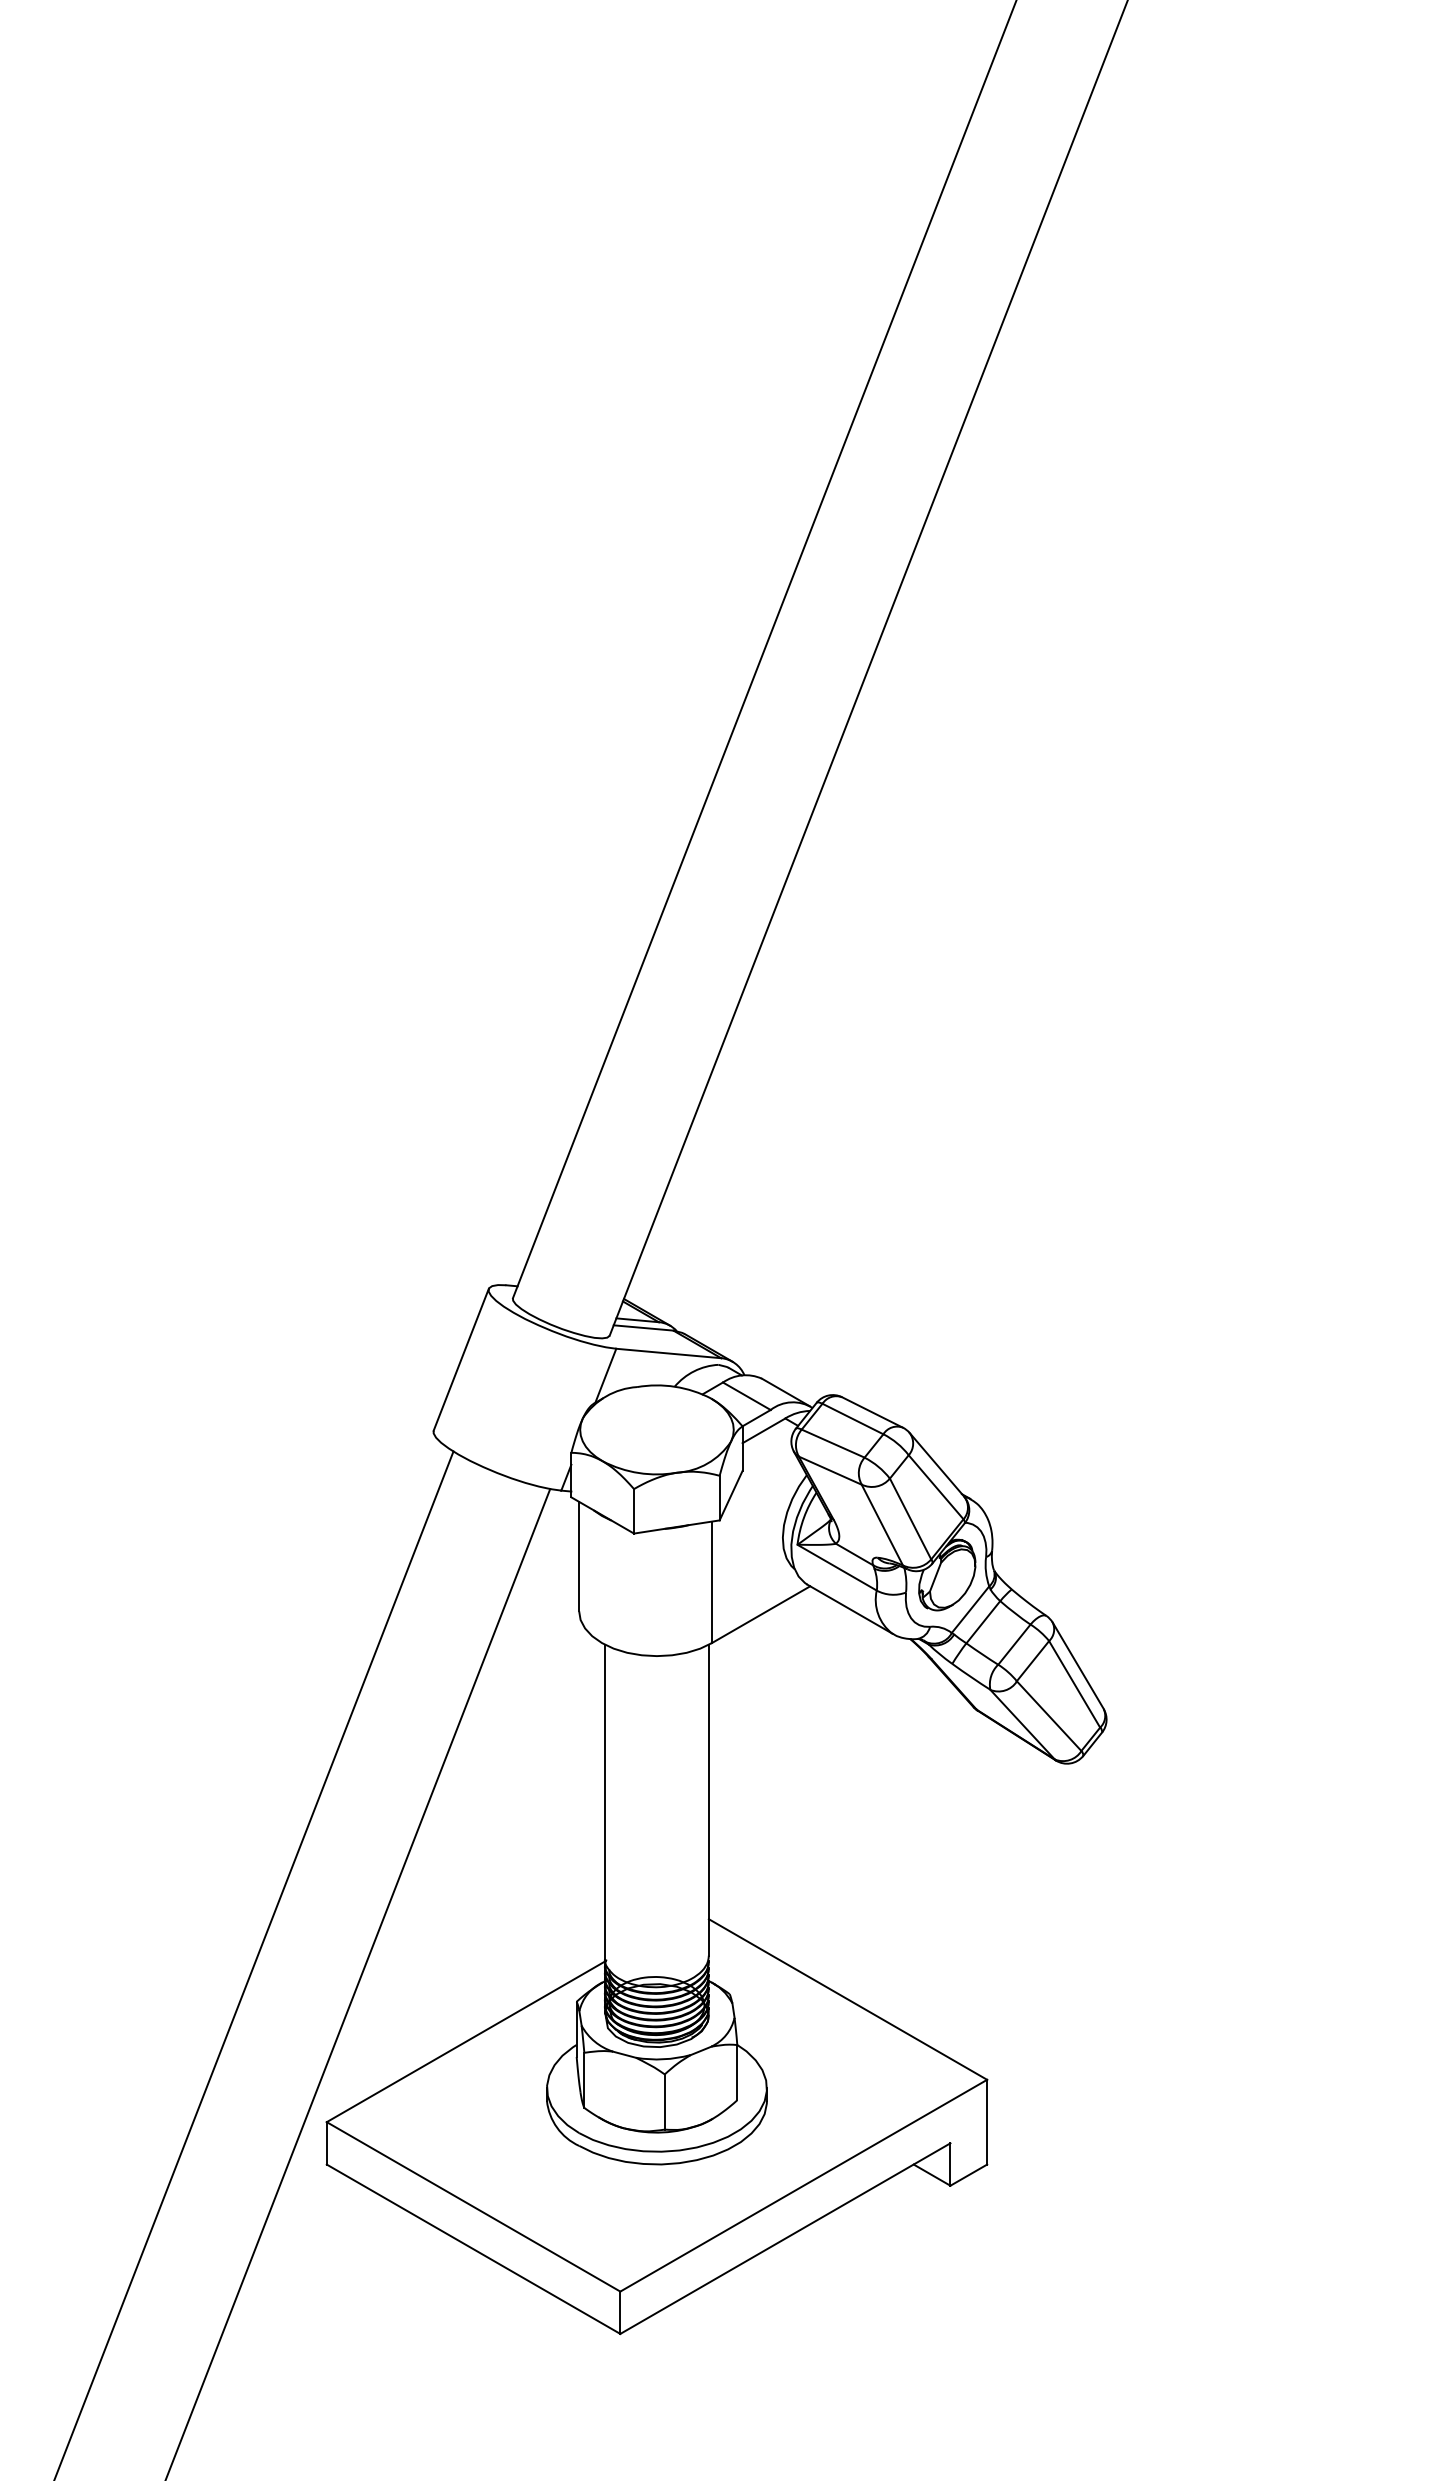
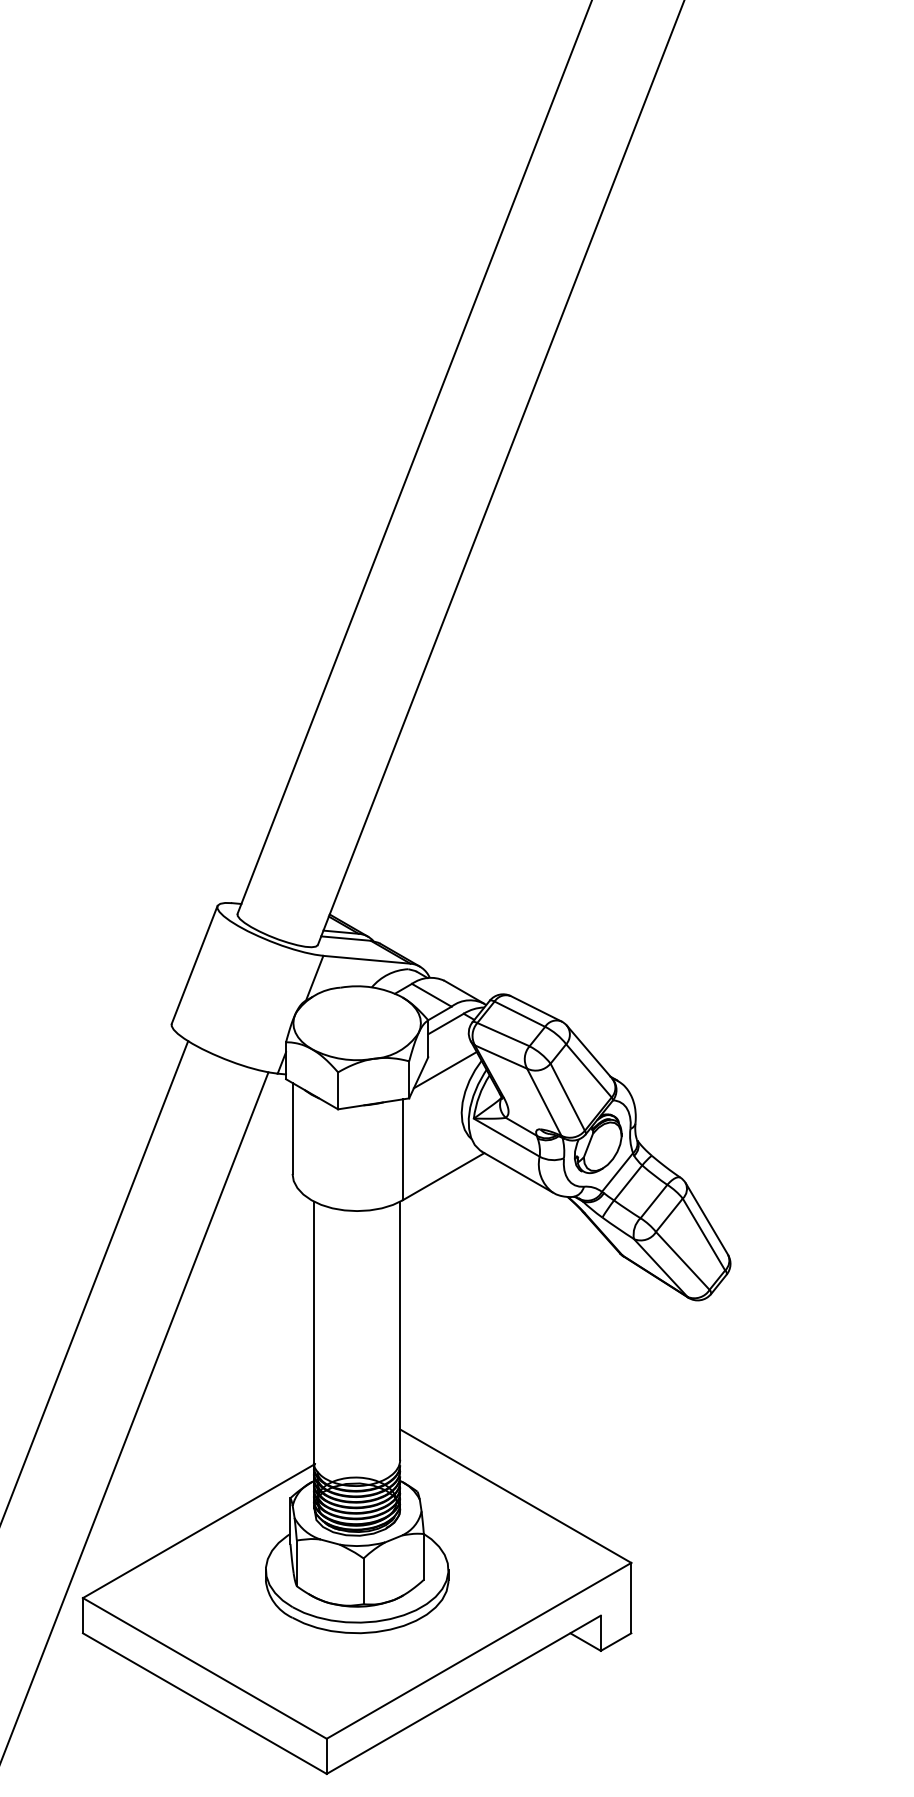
line: (763, 1486) -> (445, 1070), added

